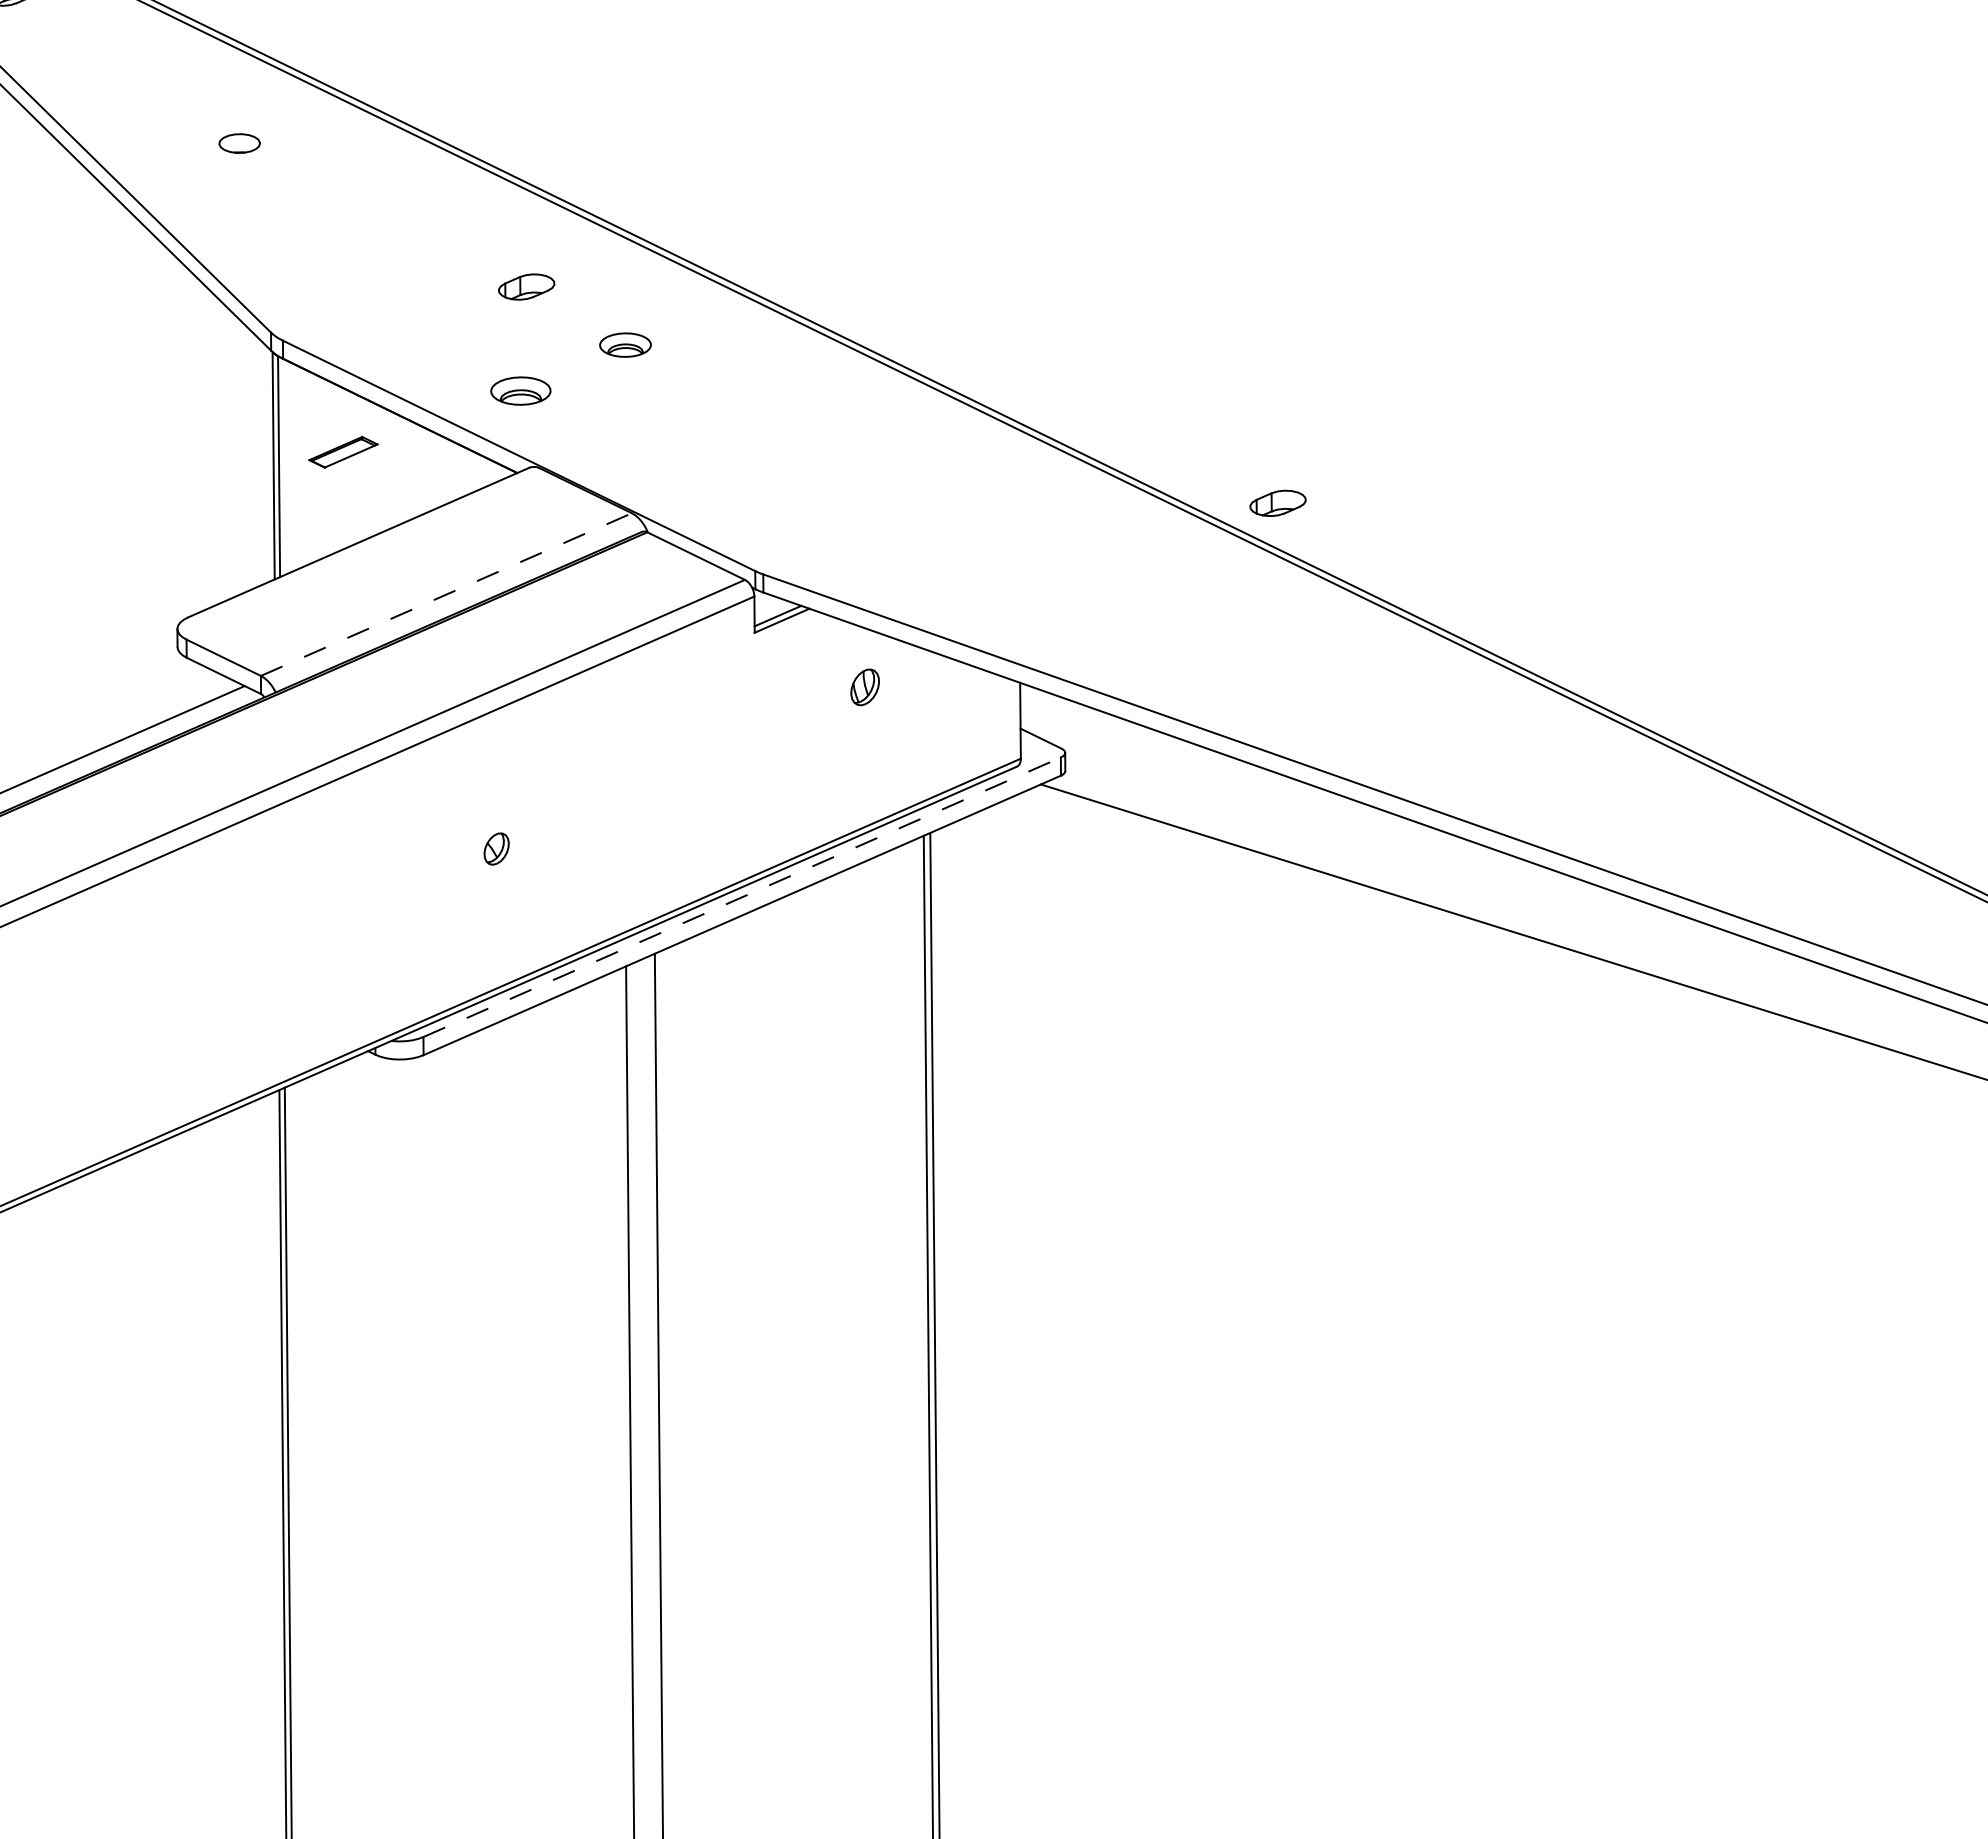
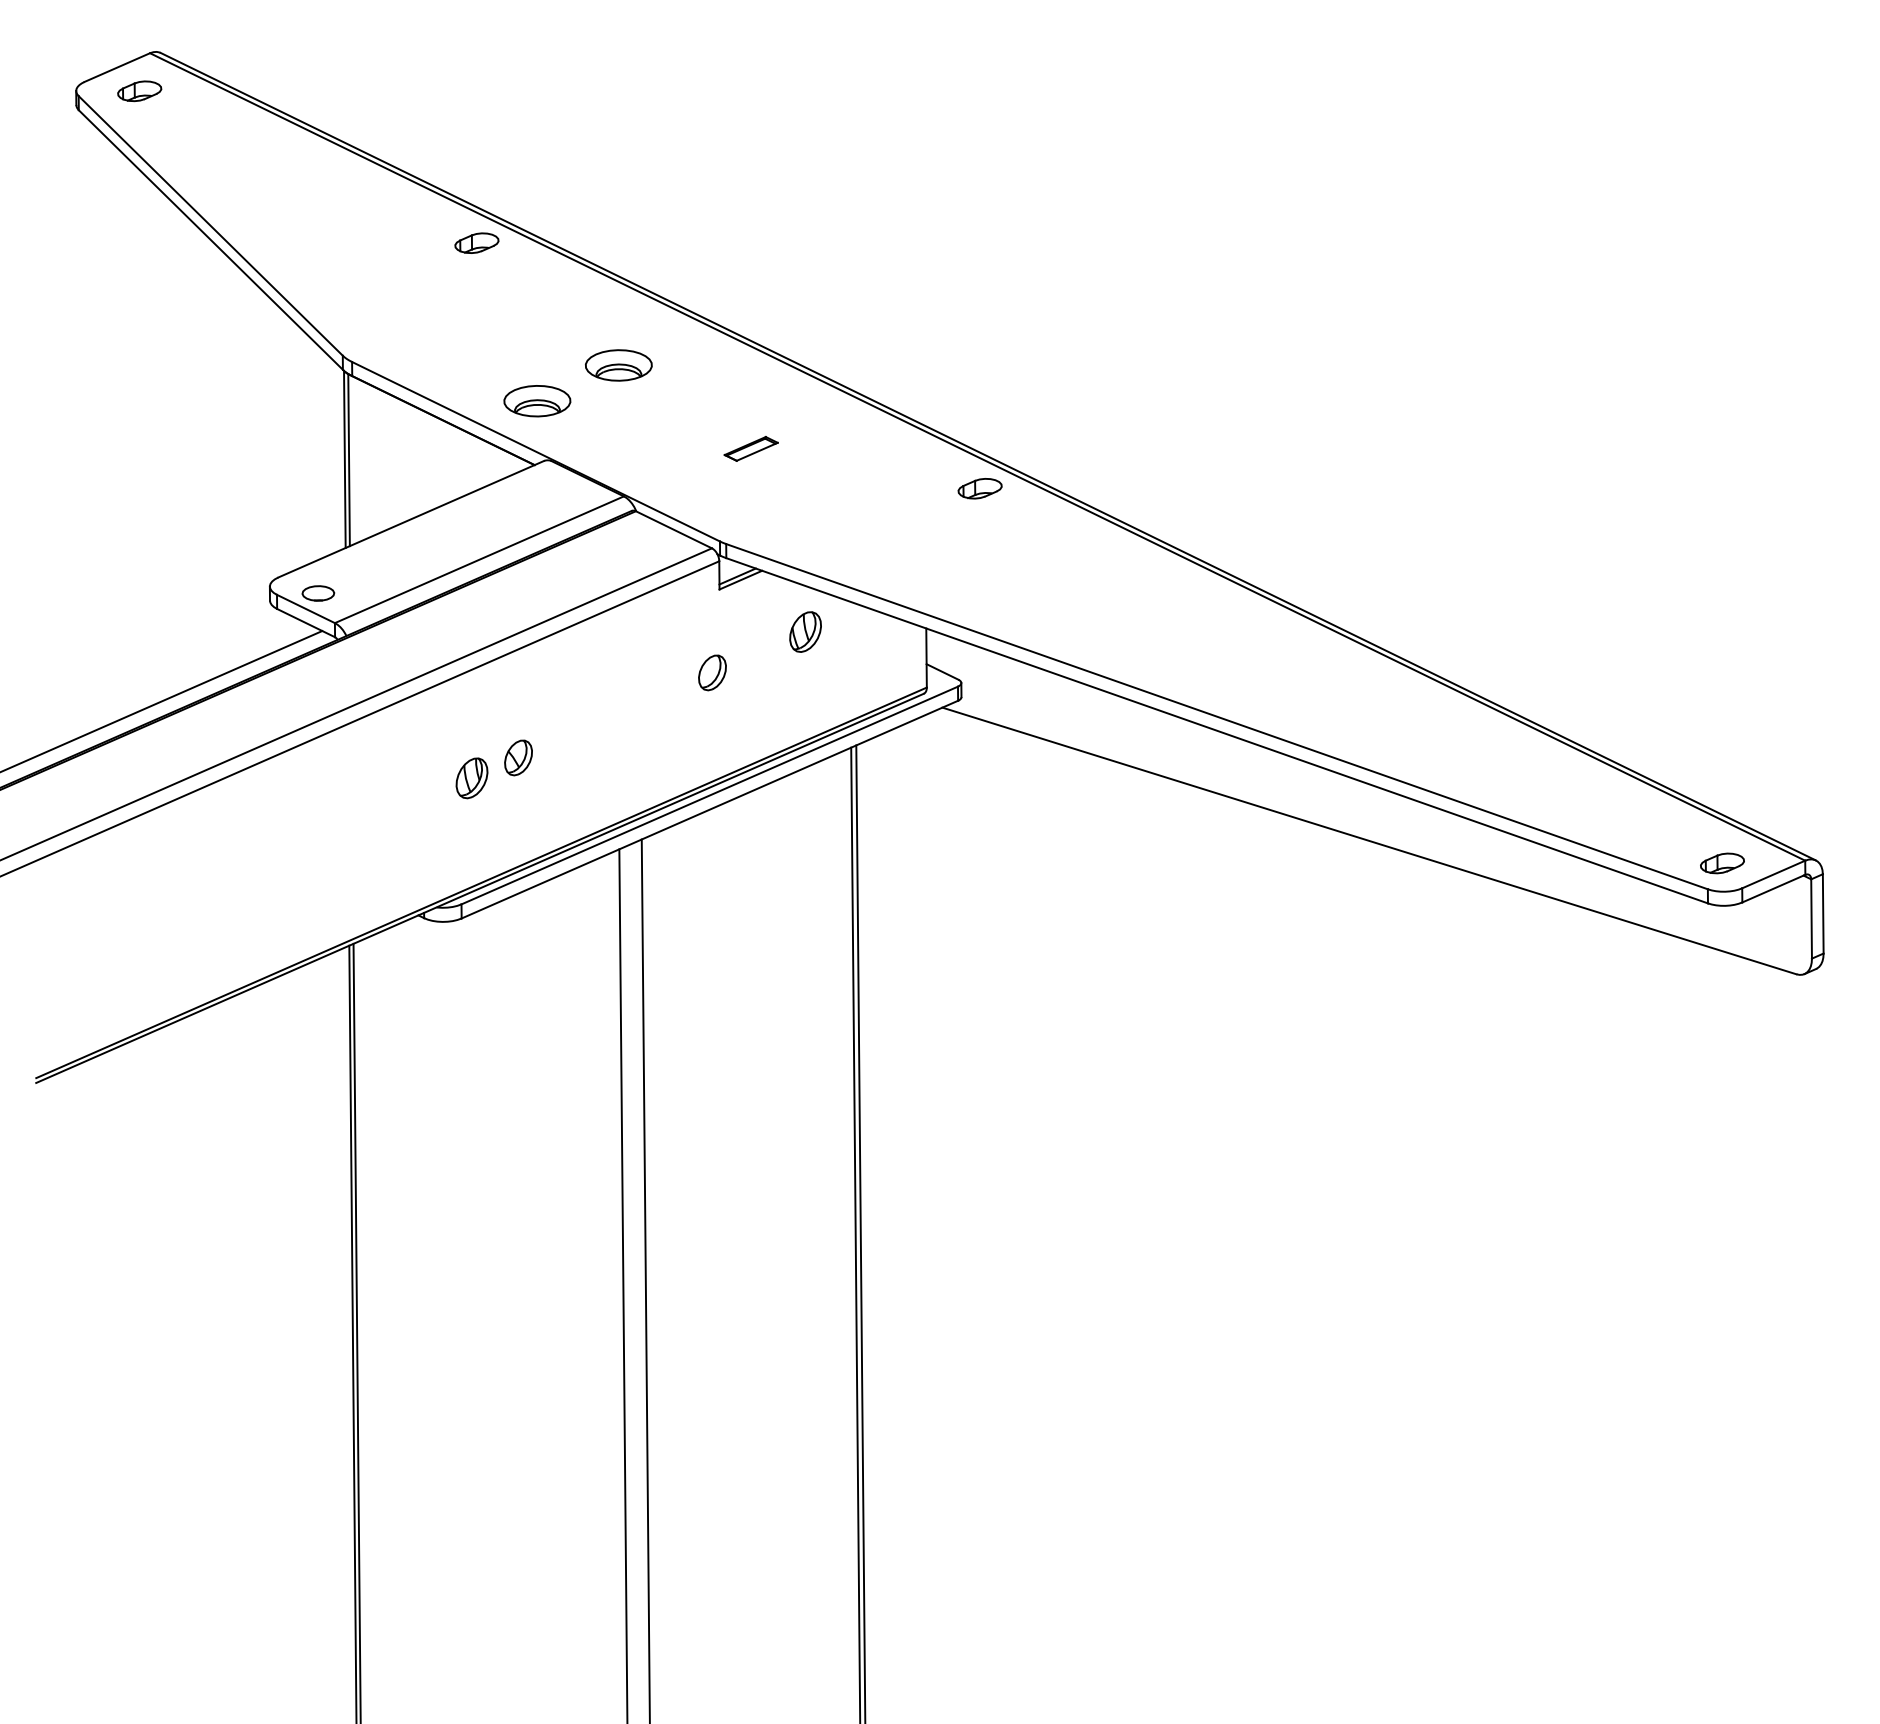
part: (239, 143) -> (318, 593), moved
part: (526, 286) -> (476, 242), moved
part: (624, 345) -> (618, 365), size x1.67
part: (520, 391) -> (537, 401), size x1.43
part: (342, 451) -> (750, 448), moved
part: (1277, 503) -> (979, 488), moved
line: (446, 594) -> (479, 559), dashed -> solid
part: (865, 686) -> (805, 631), size x1.43
part: (745, 739) -> (712, 672), added
part: (496, 848) -> (518, 757), size x1.43
part: (436, 875) -> (471, 778), added
line: (743, 897) -> (710, 795), dashed -> solid

